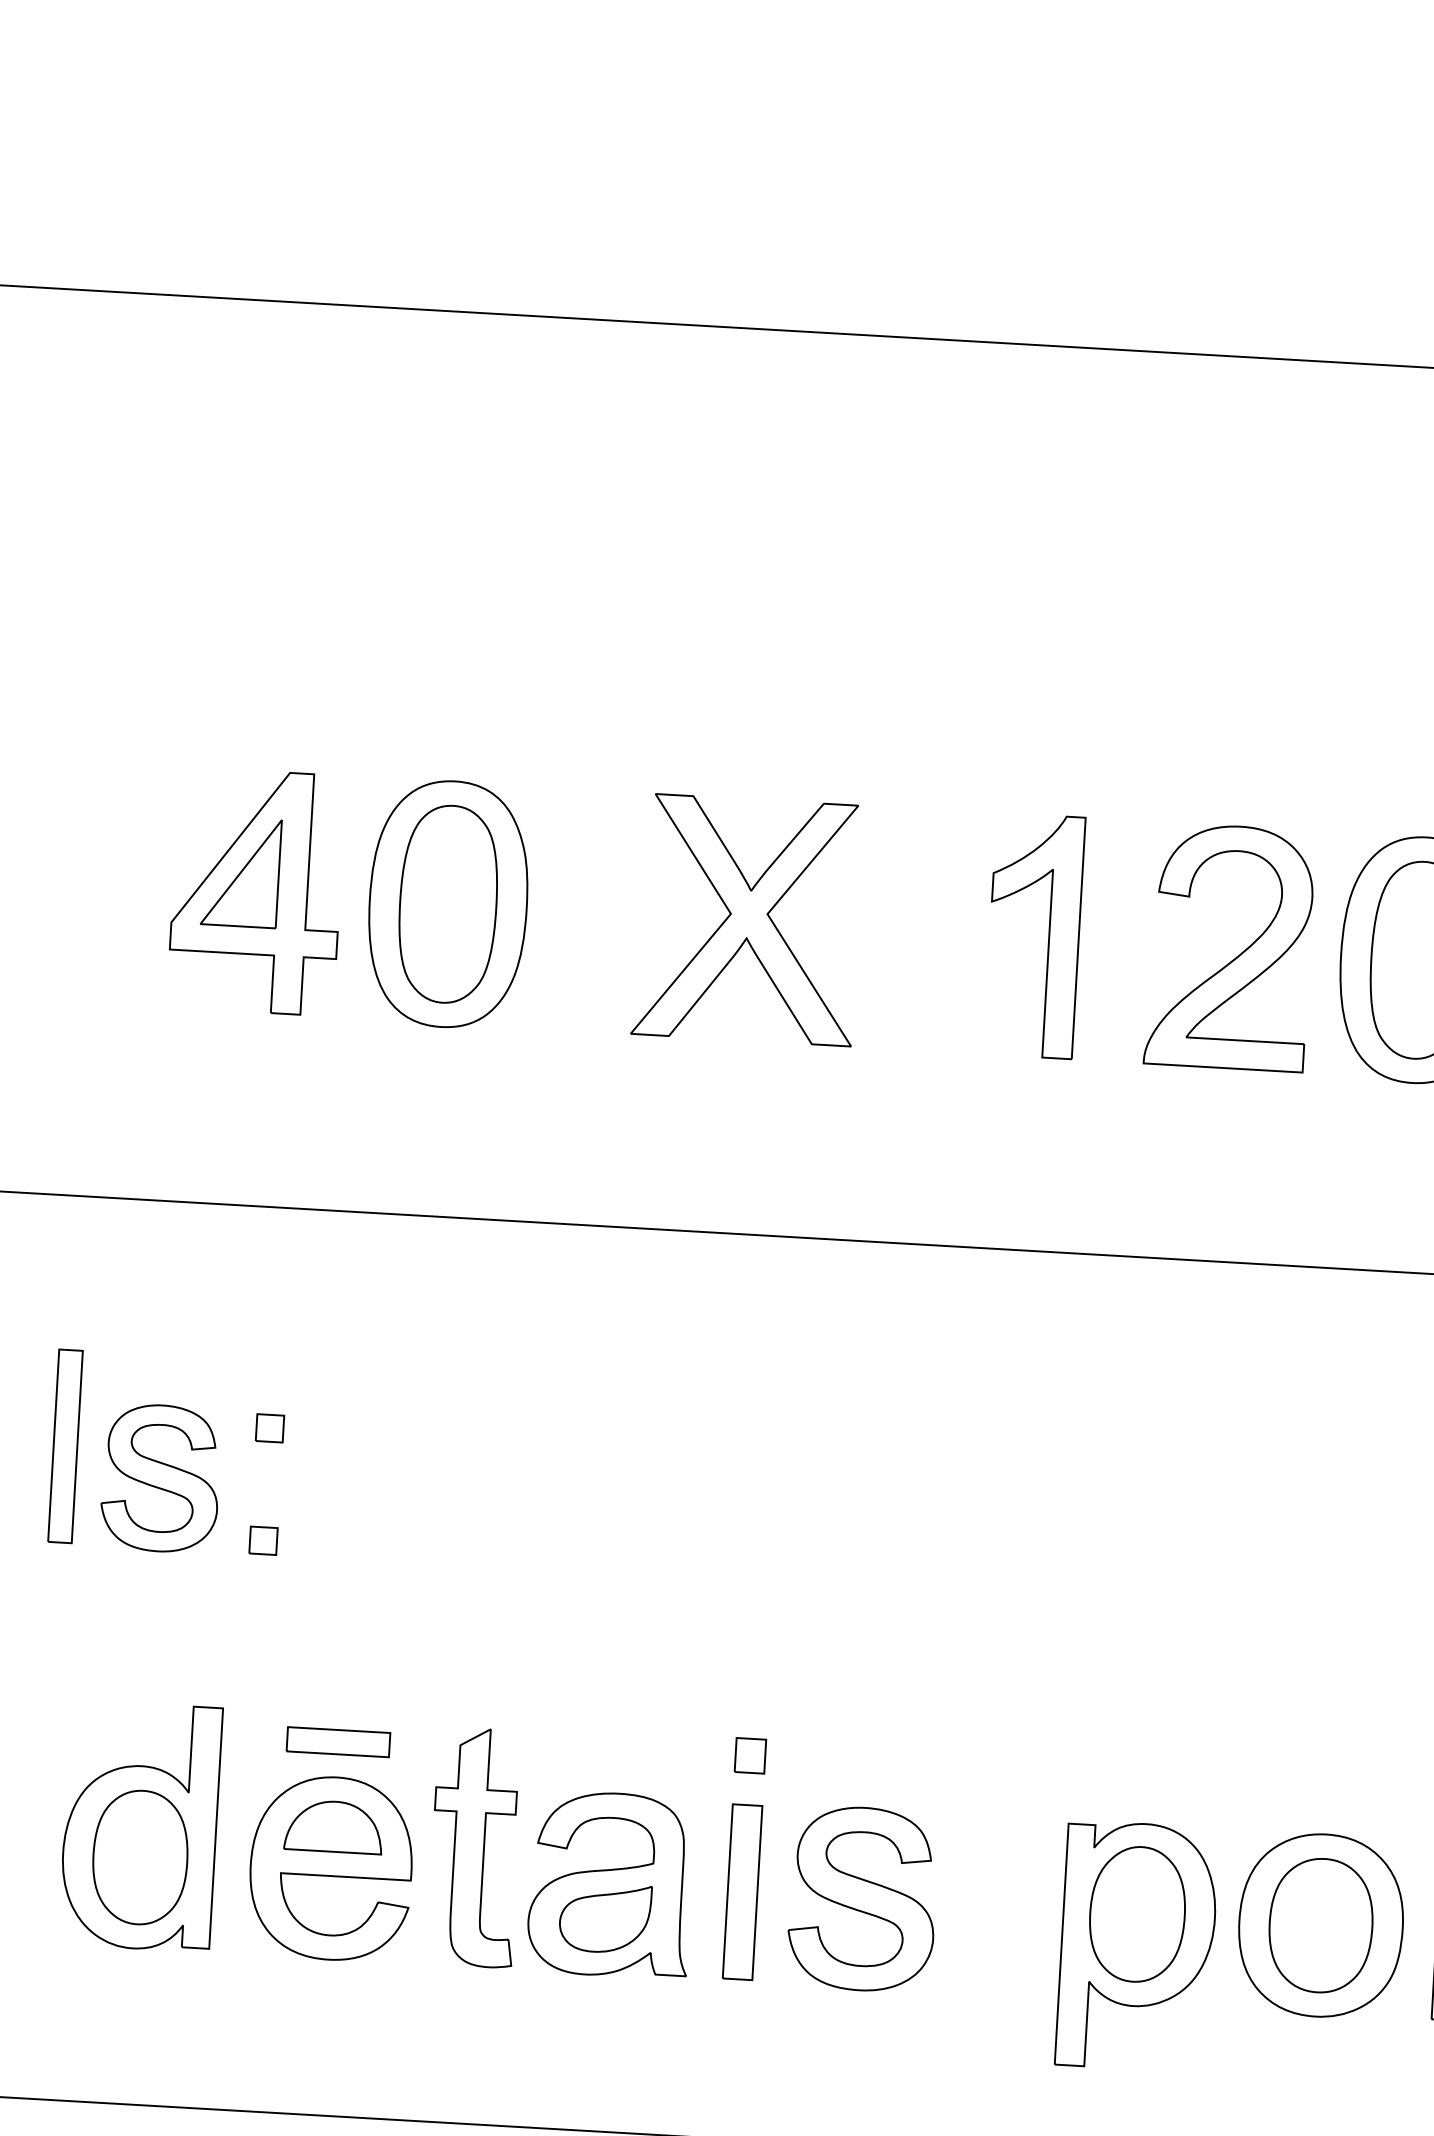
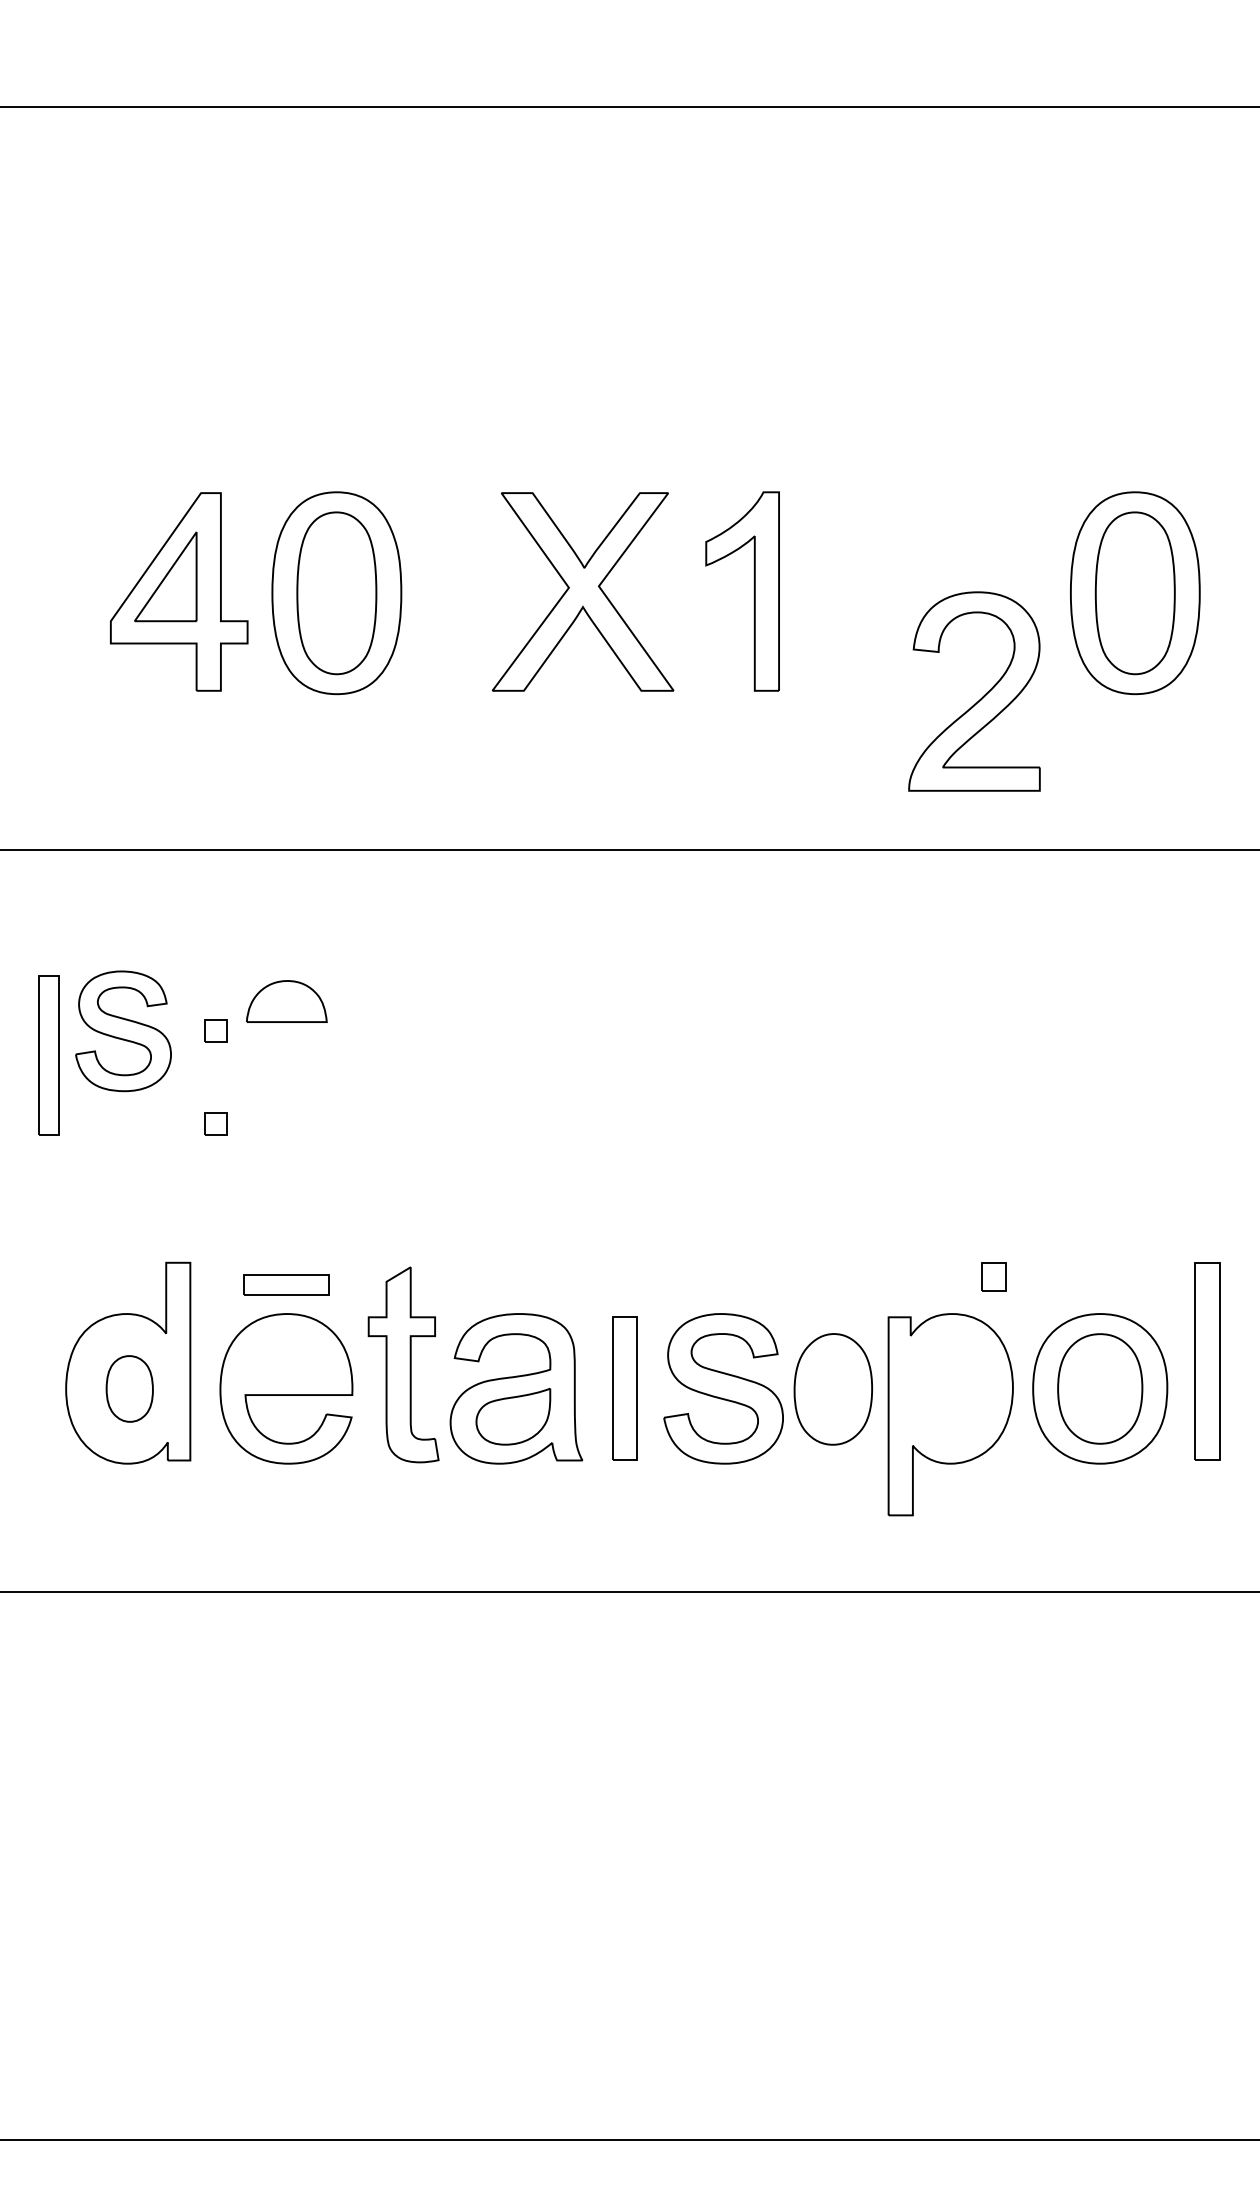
part: (1047, 936) -> (753, 591), moved
part: (1238, 954) -> (981, 697), moved
part: (160, 1478) -> (123, 1031), moved
part: (750, 1755) -> (993, 1276), moved
part: (333, 1826) -> (286, 1001), moved
part: (140, 1857) -> (129, 1388), size x0.6
part: (1136, 1914) -> (832, 1389), moved

